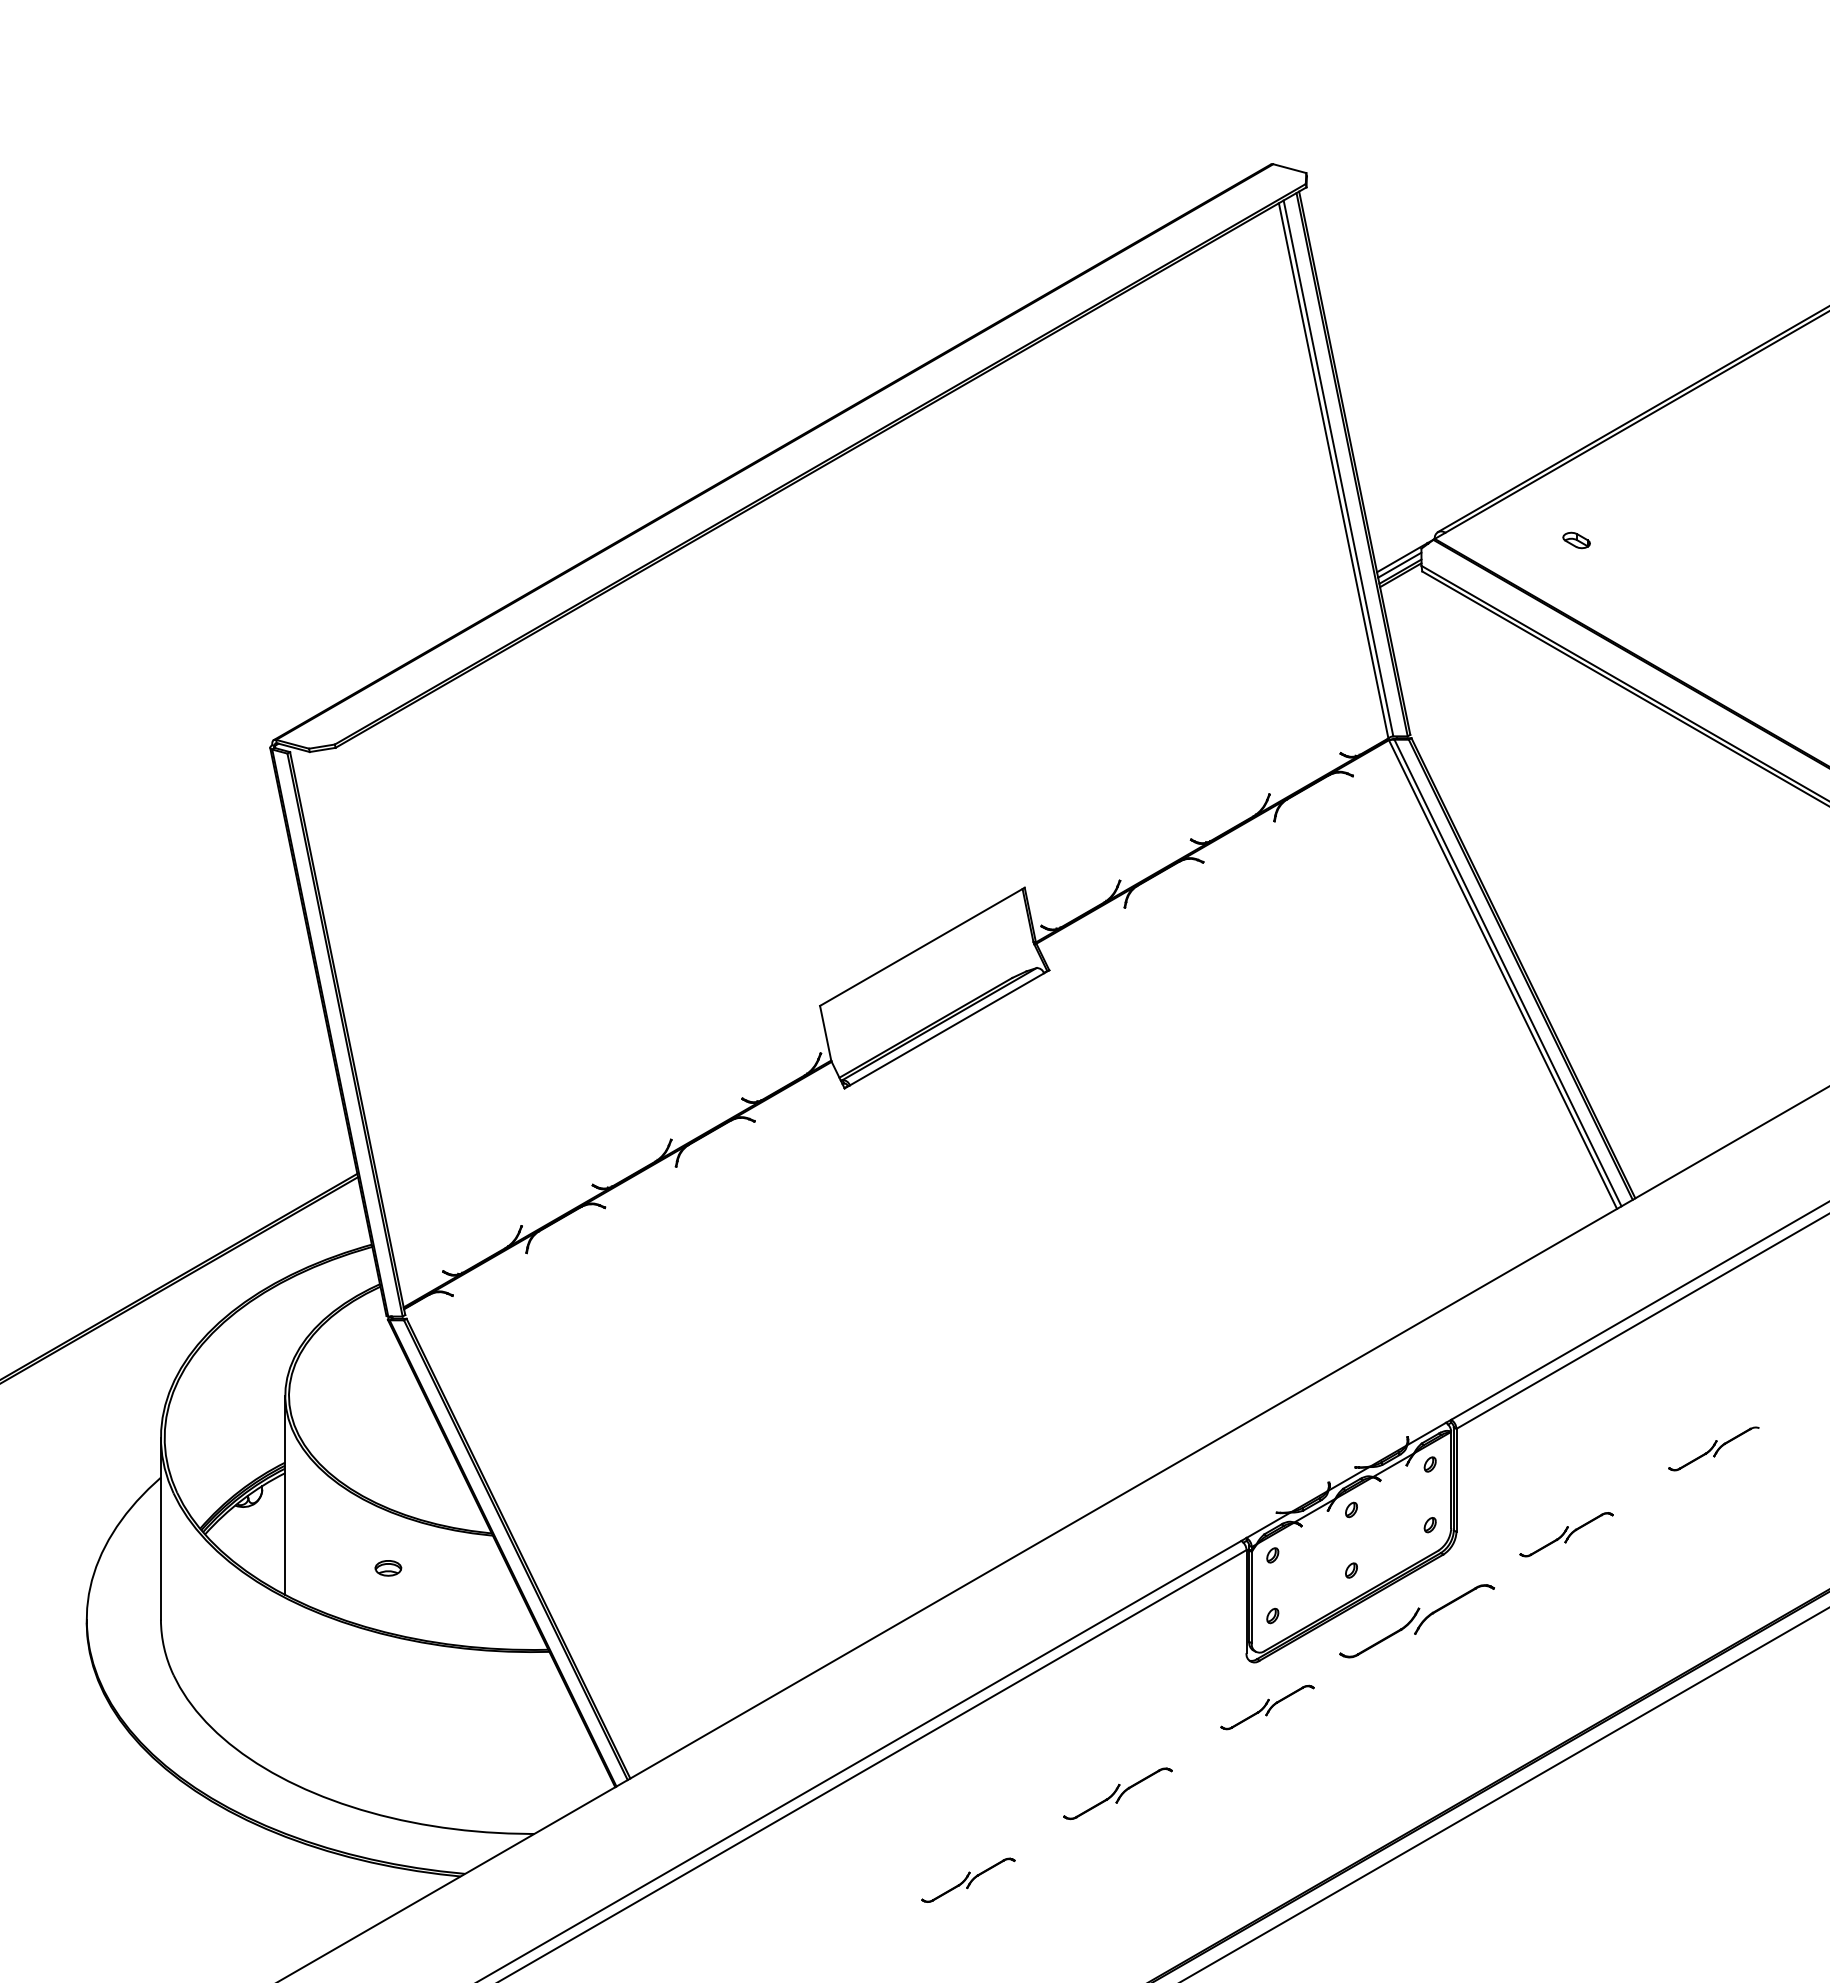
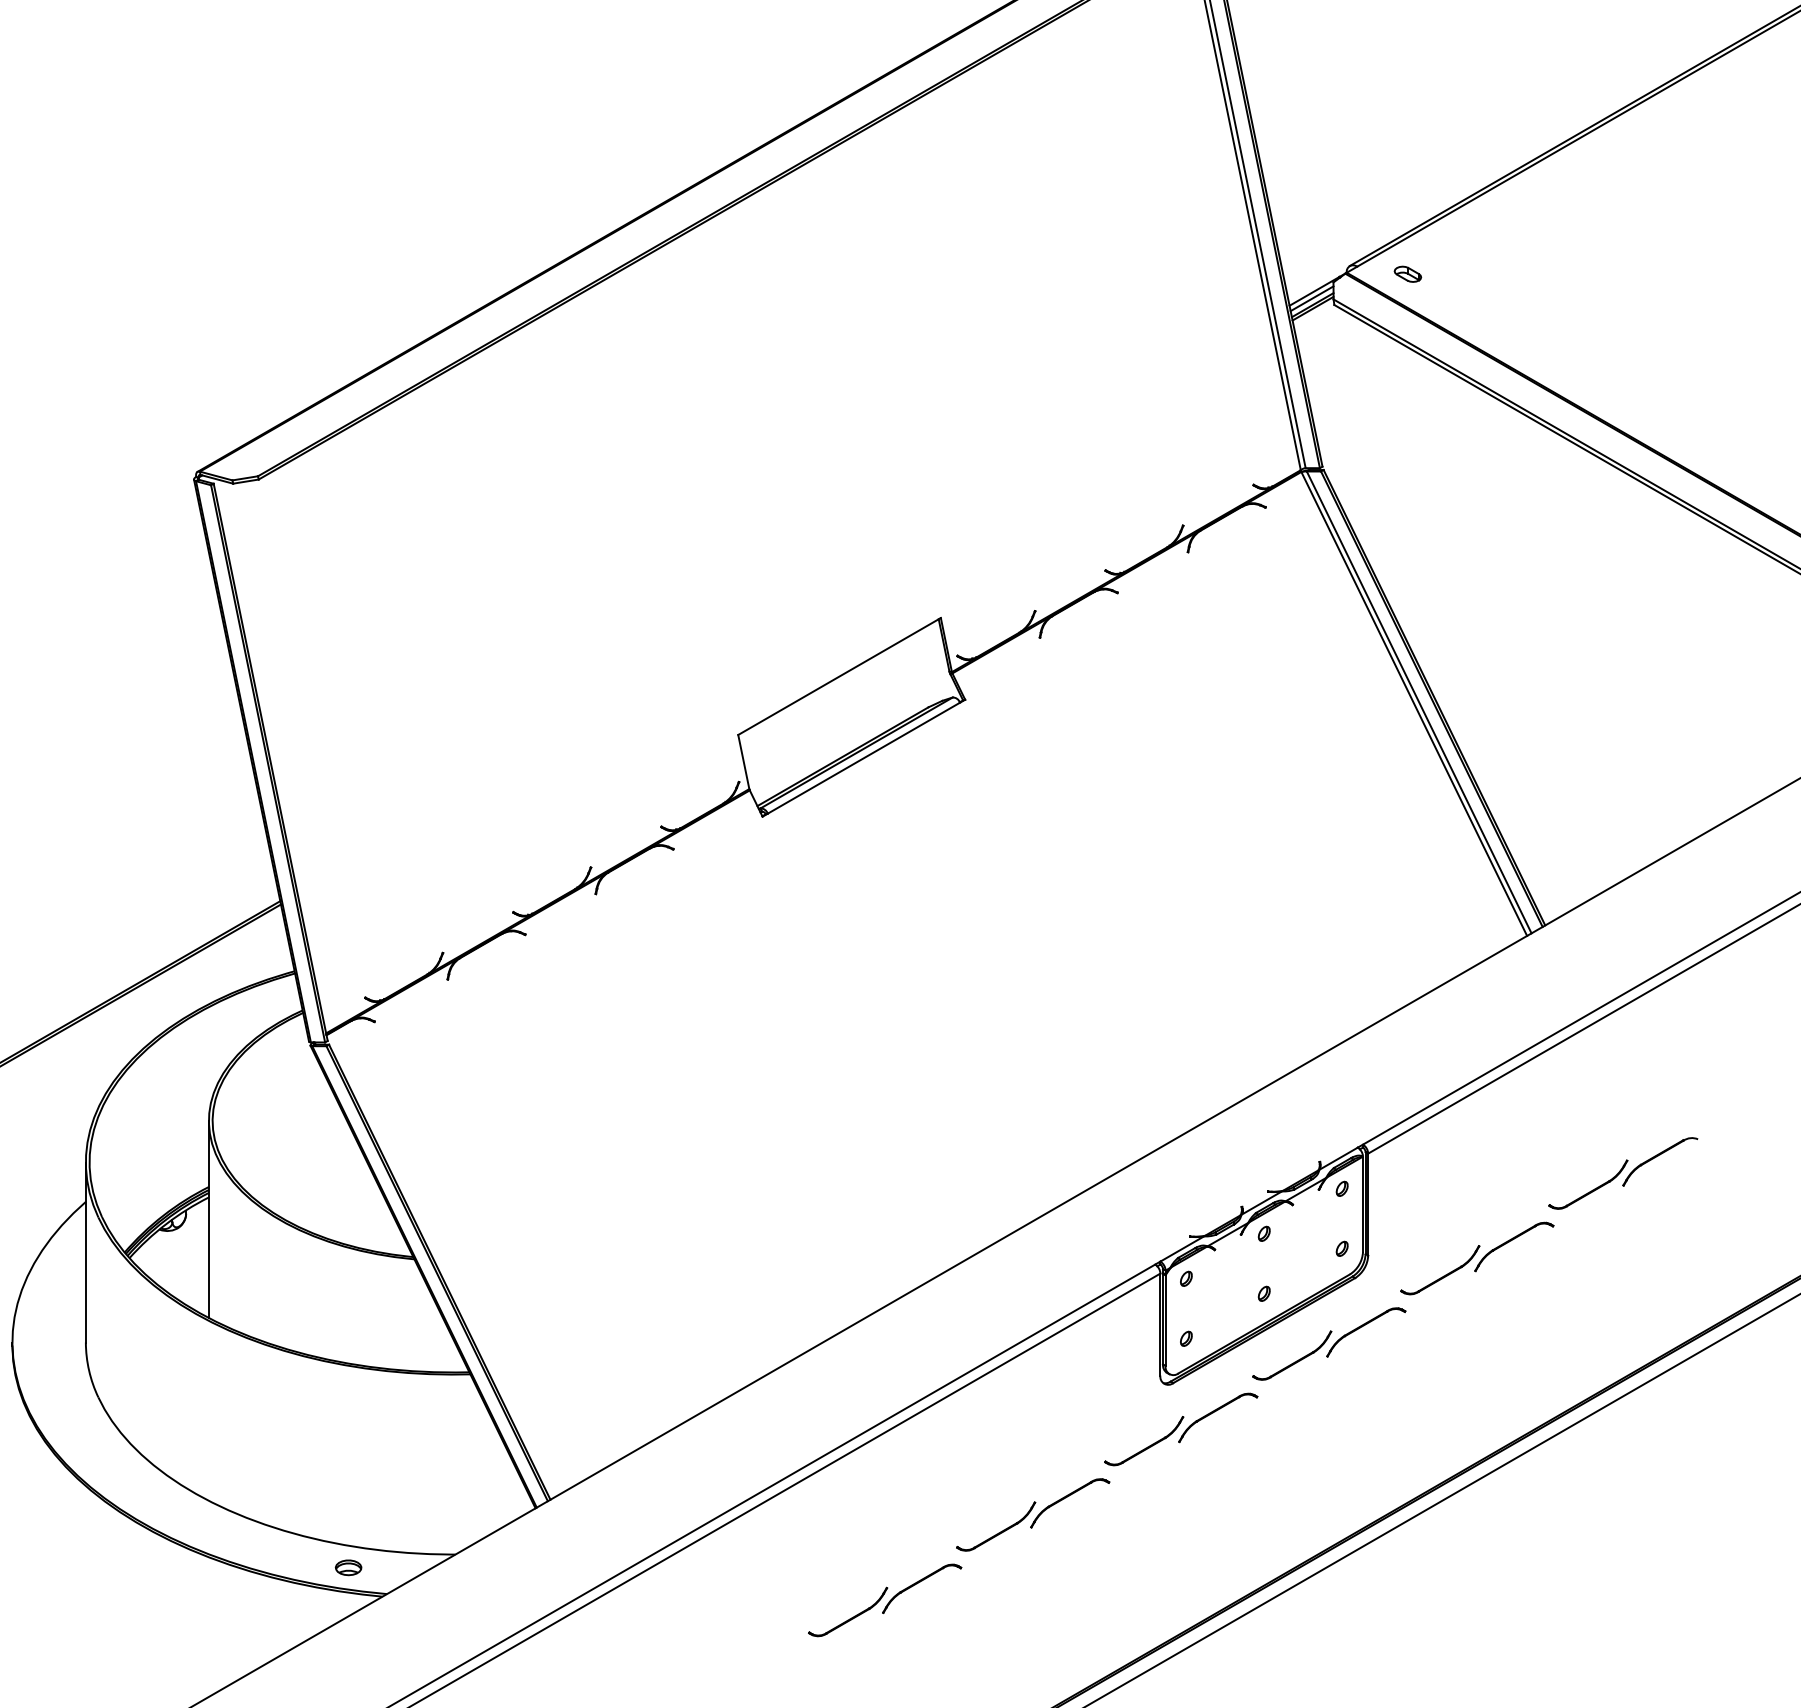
part: (1576, 540) -> (1407, 274), moved
part: (1713, 1448) -> (1622, 1173), size x1.67
part: (1566, 1534) -> (1477, 1258), size x1.67
part: (388, 1568) -> (348, 1567), moved
part: (1267, 1707) -> (1181, 1429), size x1.67
part: (1117, 1793) -> (1032, 1514), size x1.43
part: (968, 1880) -> (885, 1600), size x1.67

